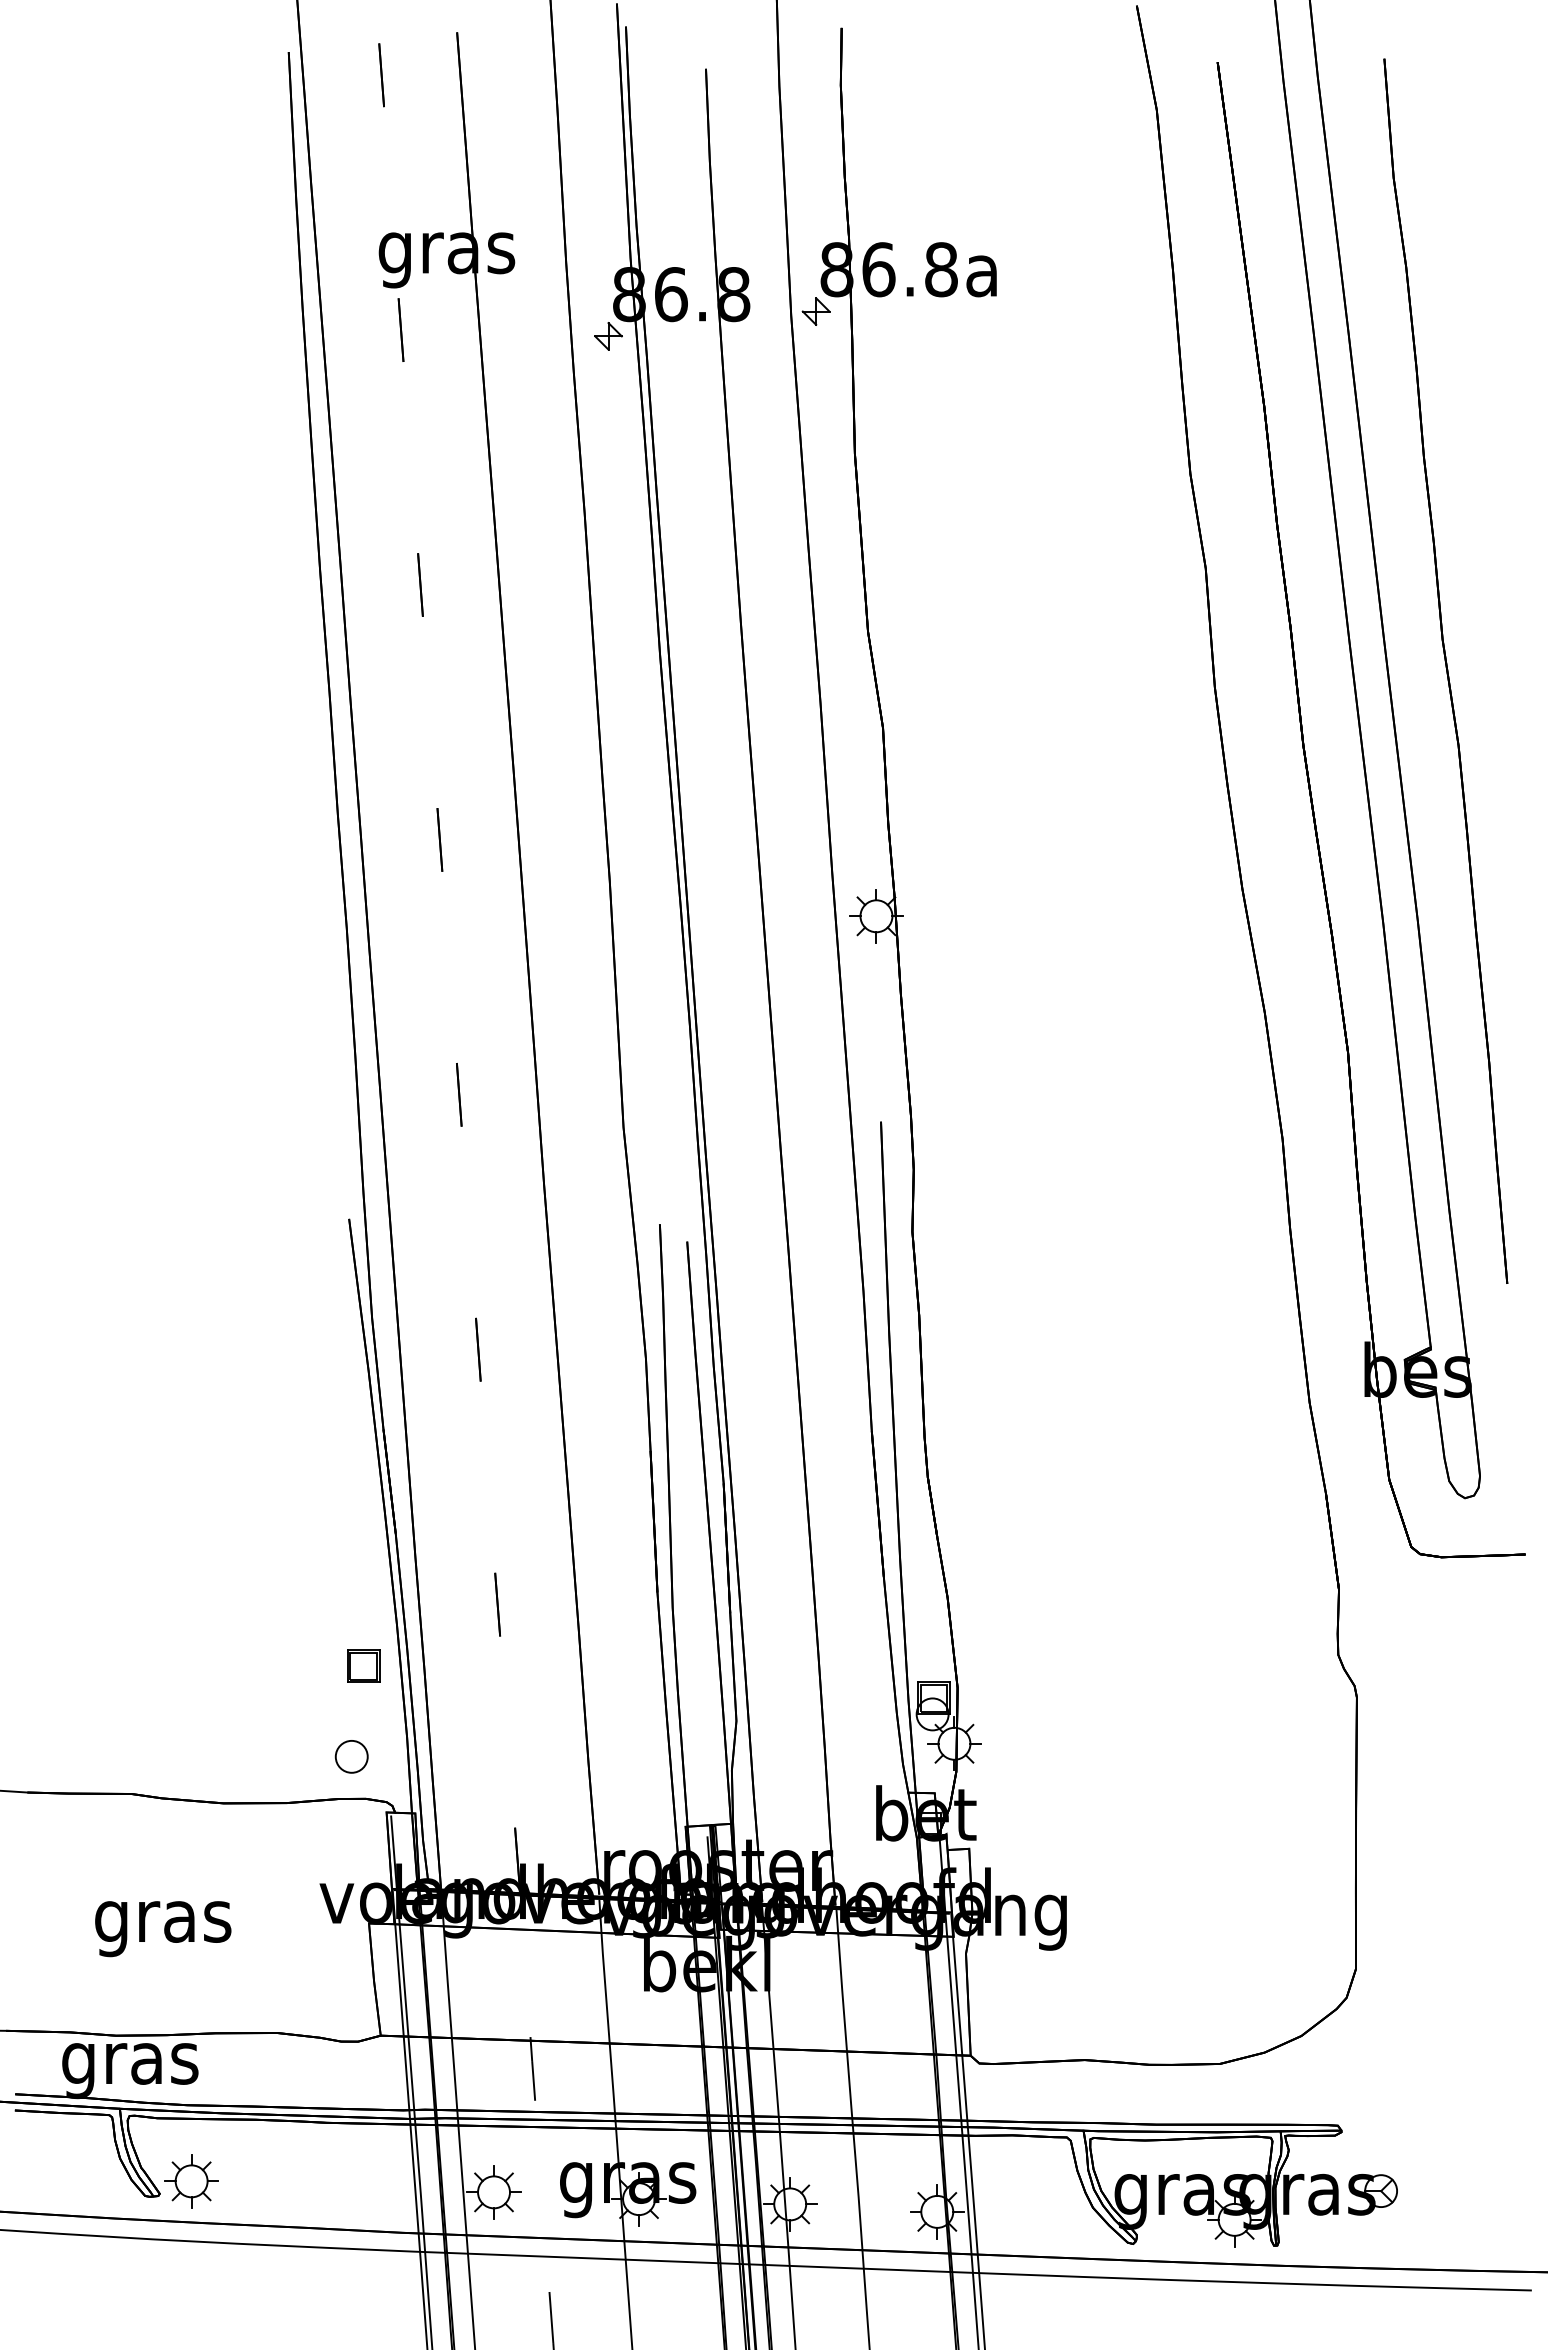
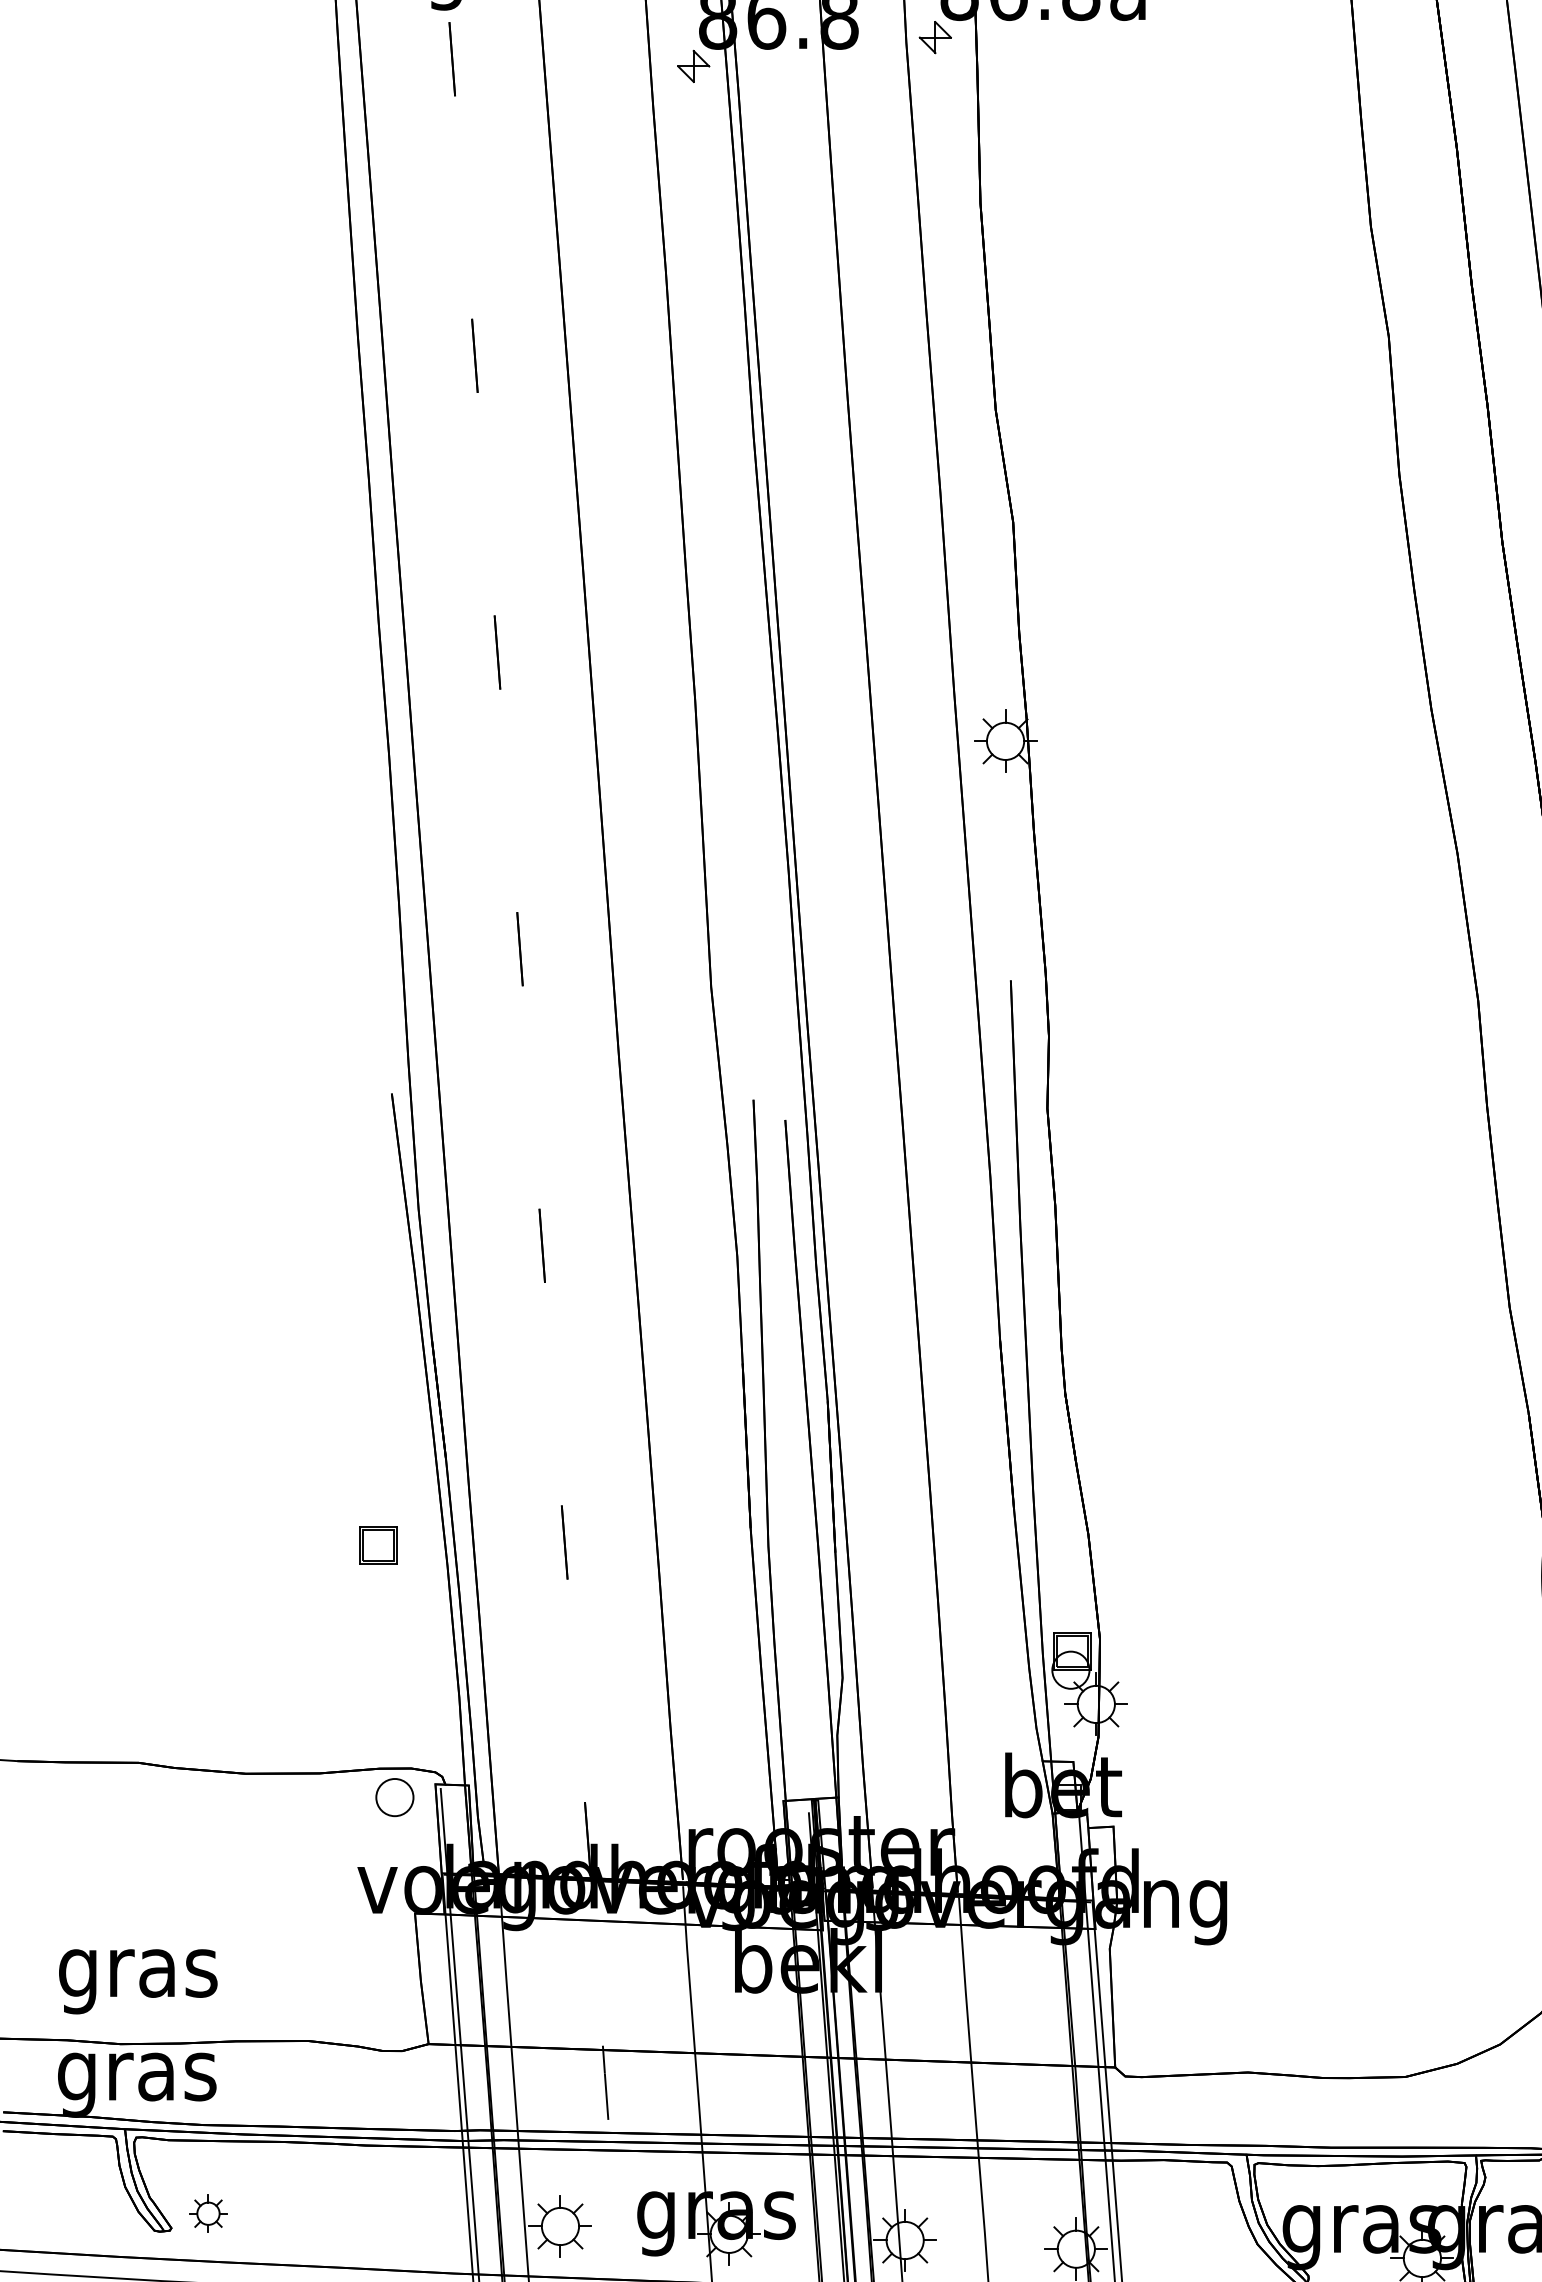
part: (363, 1665) -> (378, 1544), moved
part: (351, 1756) -> (394, 1797), moved
text: (163, 1929) -> (138, 1982), moved
part: (191, 2181) -> (208, 2213), size x0.6

